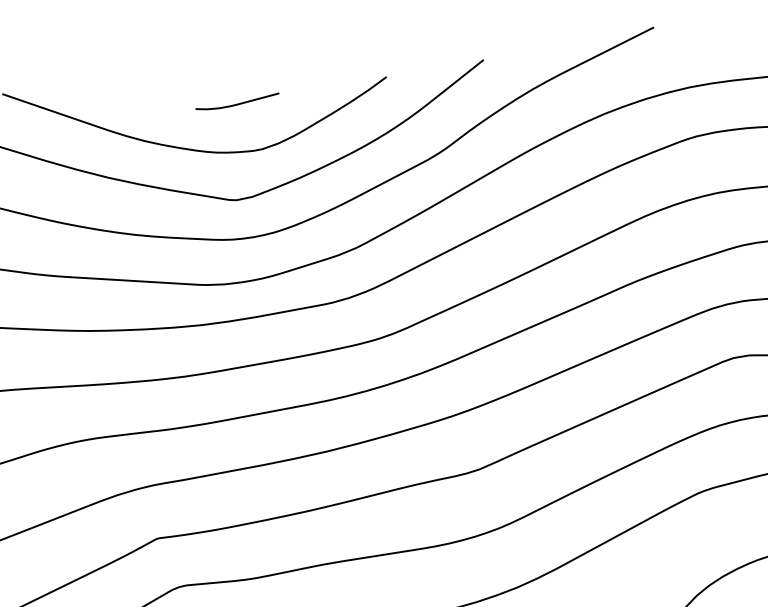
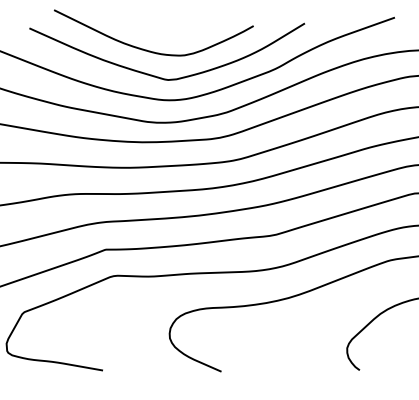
curve: (238, 102) -> (175, 29), removed

